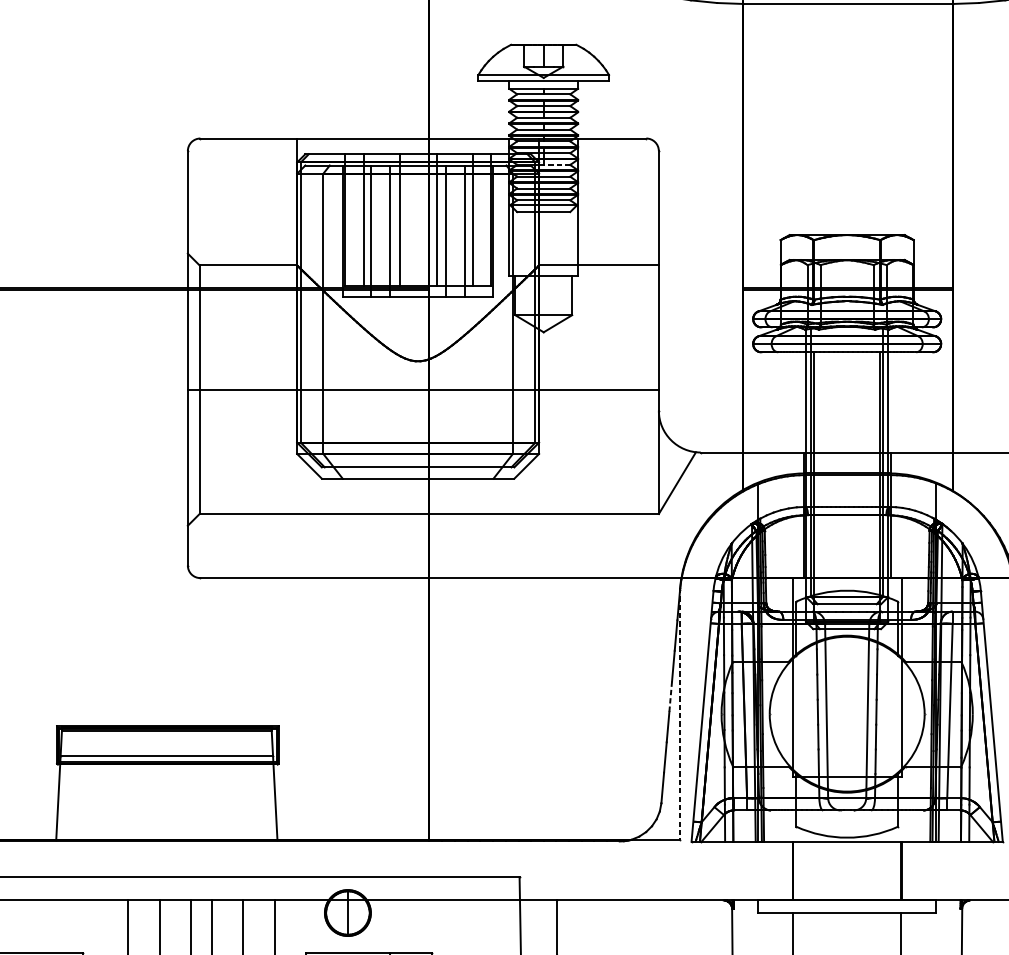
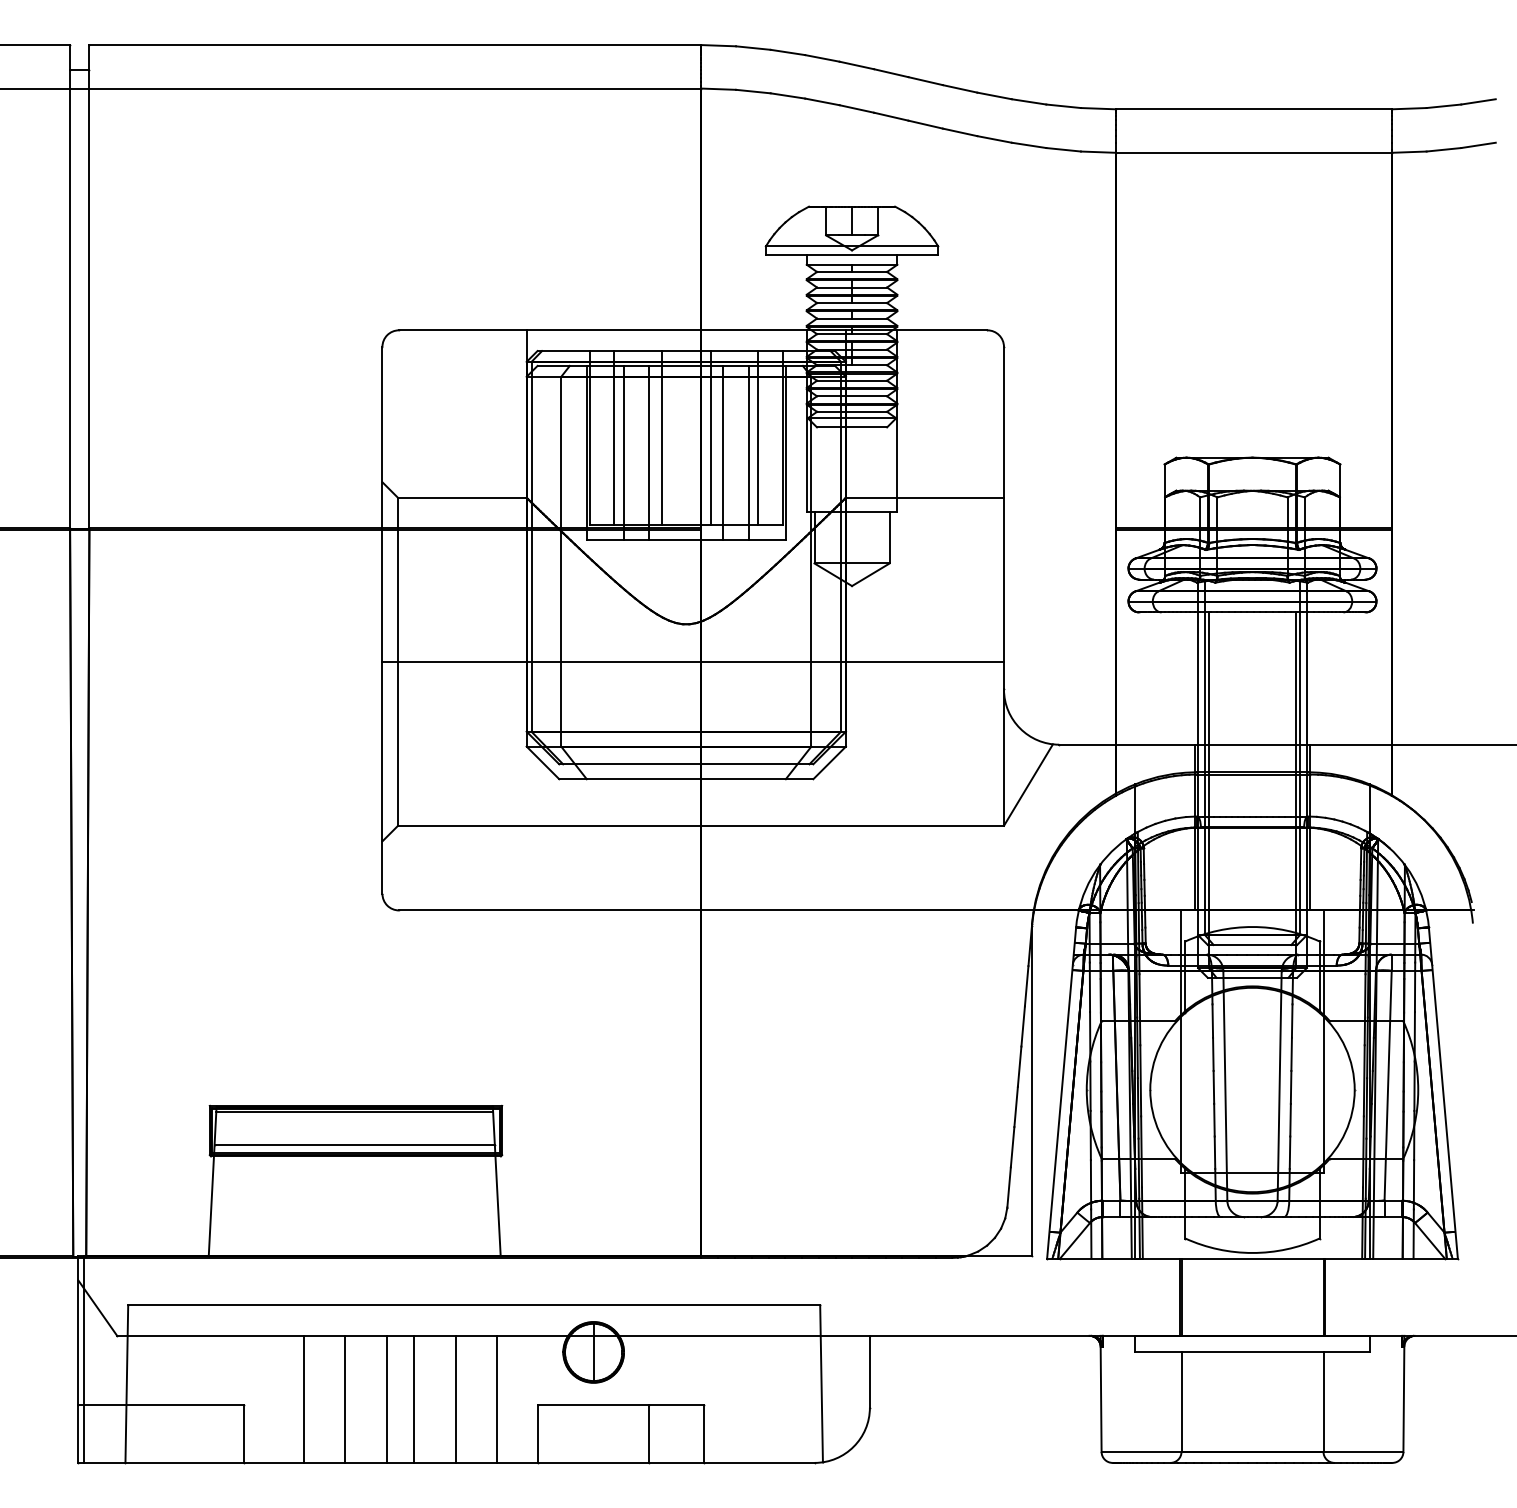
line: (556, 165) -> (869, 365), dashed -> solid
line: (670, 696) -> (1019, 1066), dashed -> solid
line: (680, 714) -> (1032, 1090), dashed -> solid

